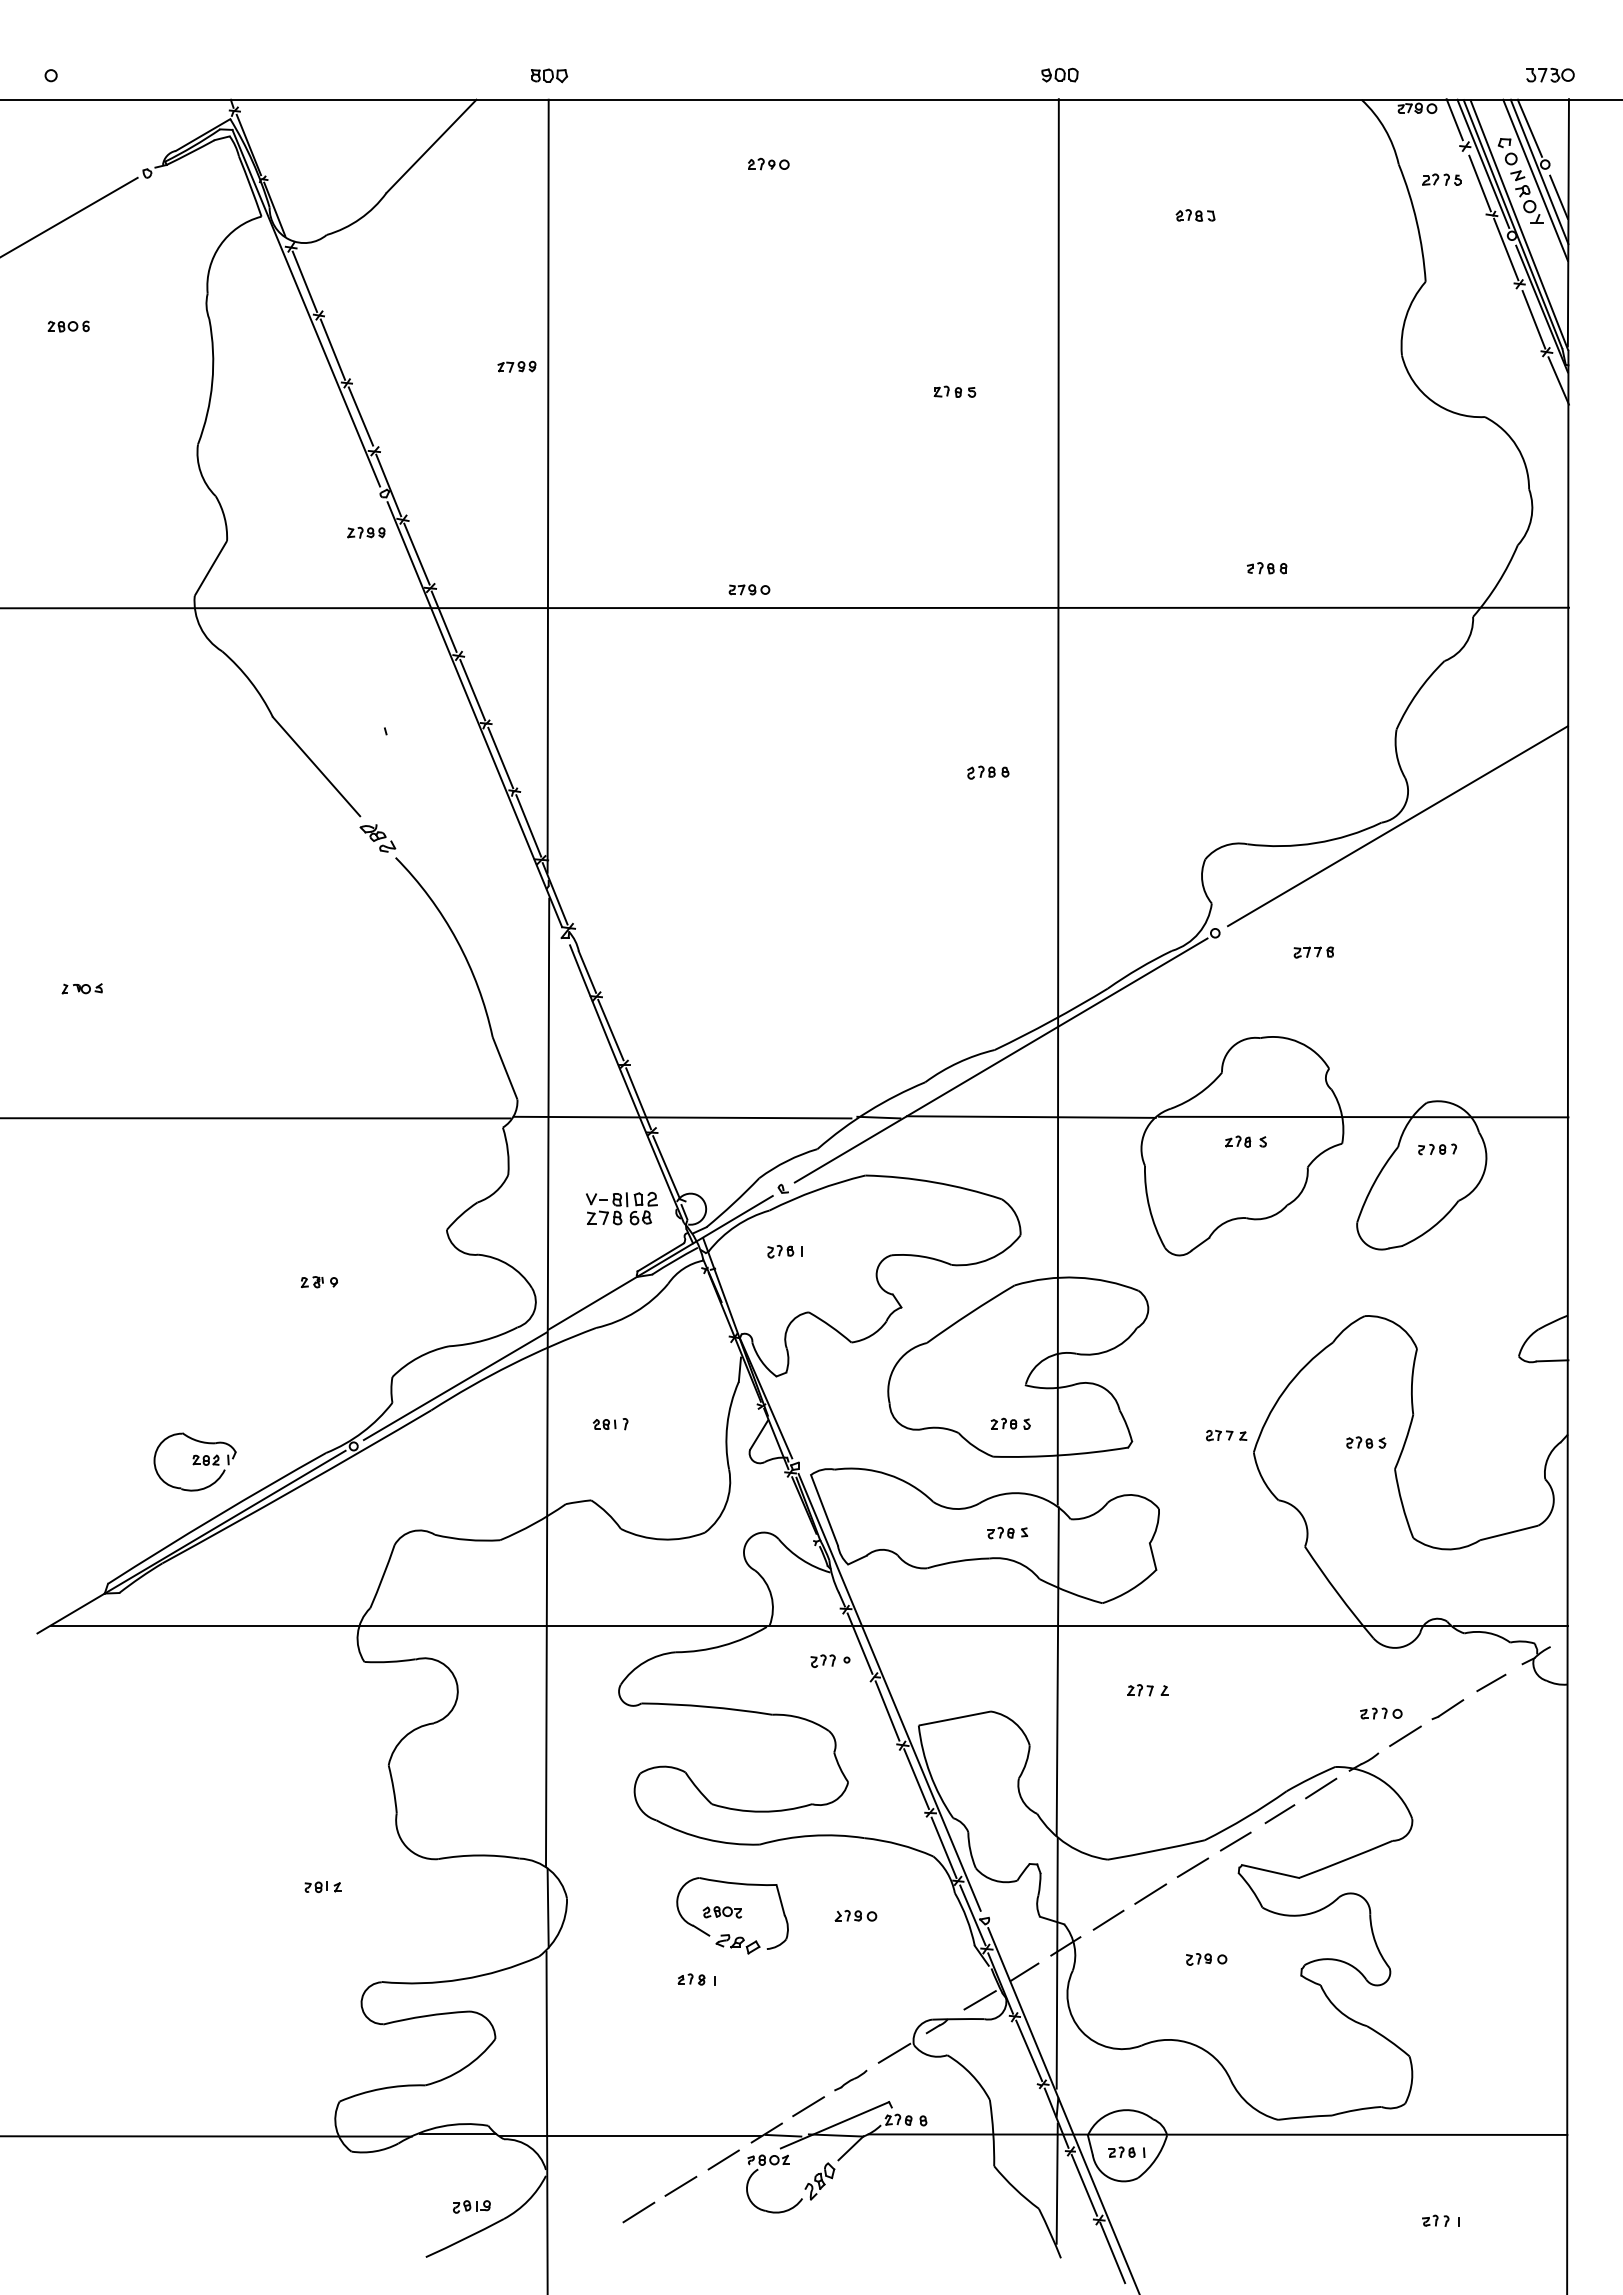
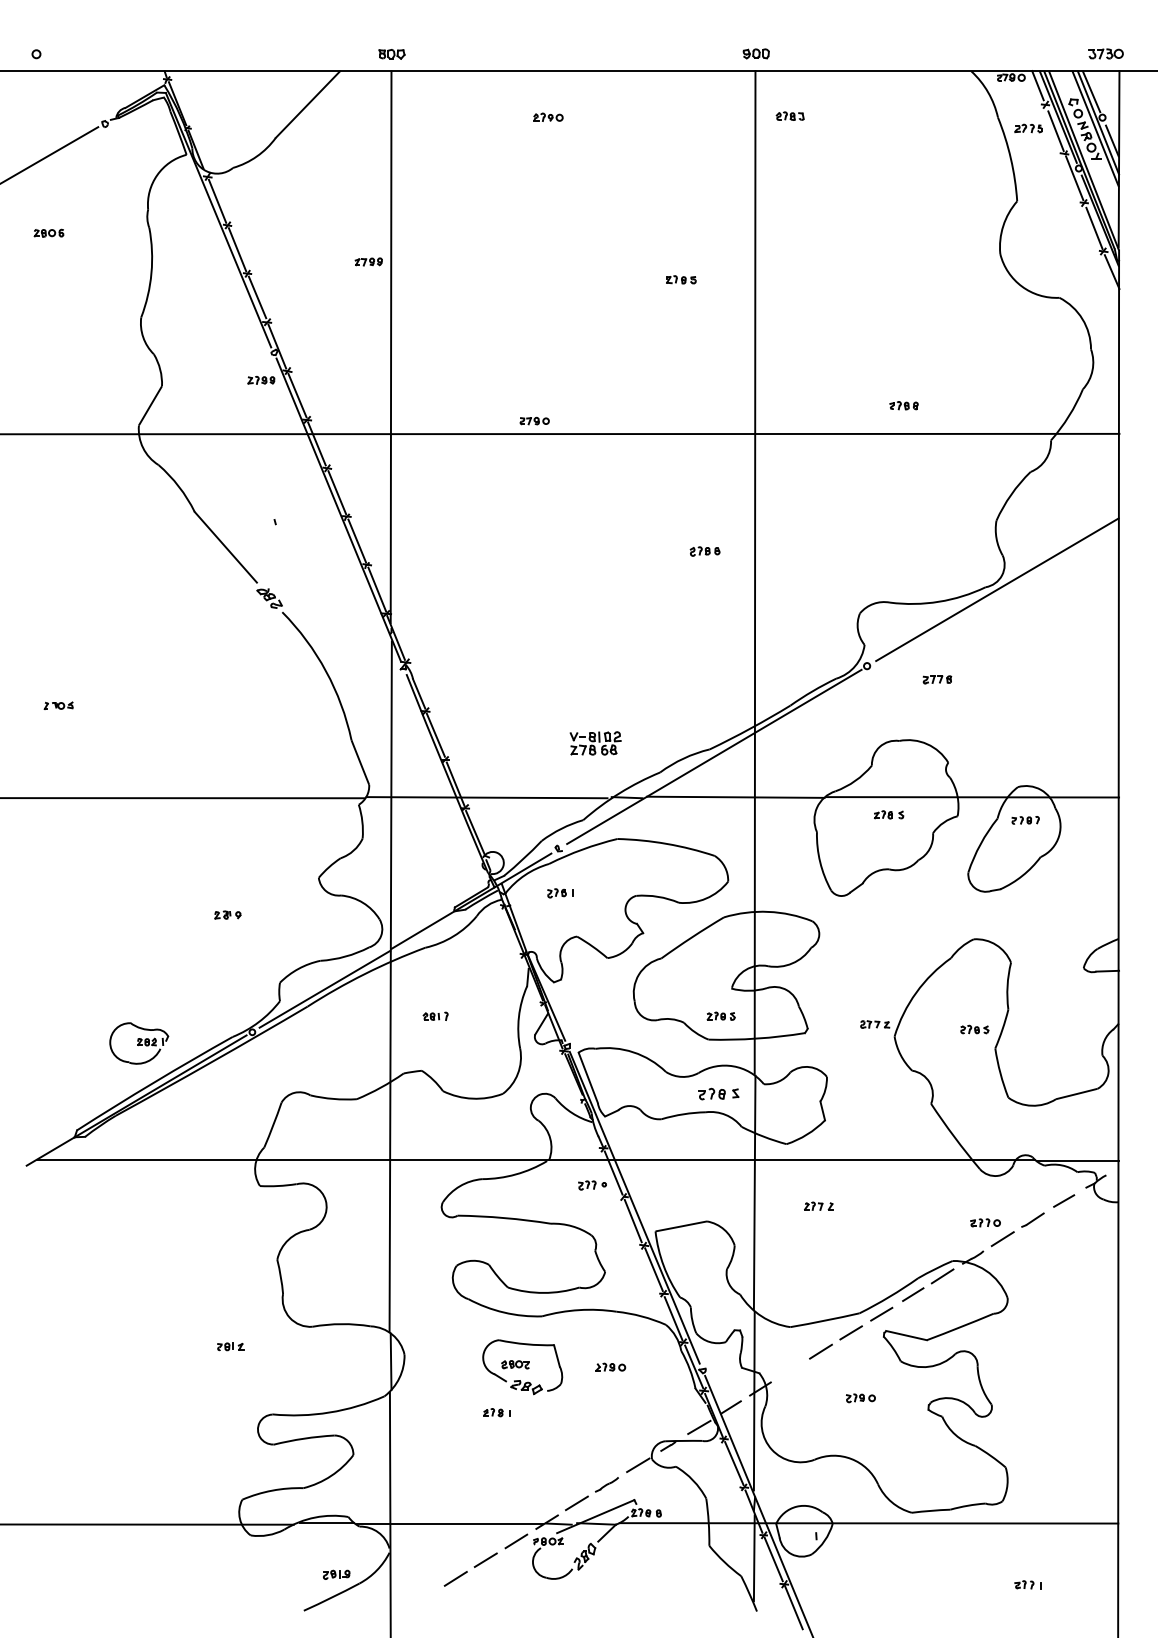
part: (1195, 215) -> (790, 116), moved
part: (621, 1208) -> (595, 743), moved
part: (1007, 1532) -> (718, 1093), size x1.4
line: (1108, 1919) -> (790, 1369), removed
part: (1121, 2151) -> (800, 1535), removed

